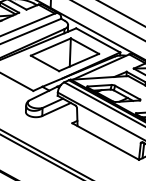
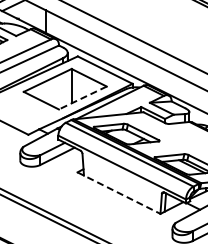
line: (78, 62) -> (82, 98), solid -> dashed
line: (106, 141) -> (119, 193), solid -> dashed

